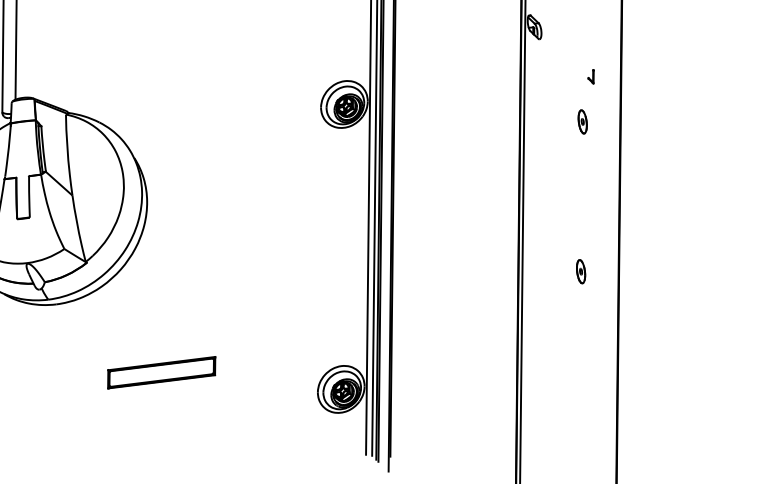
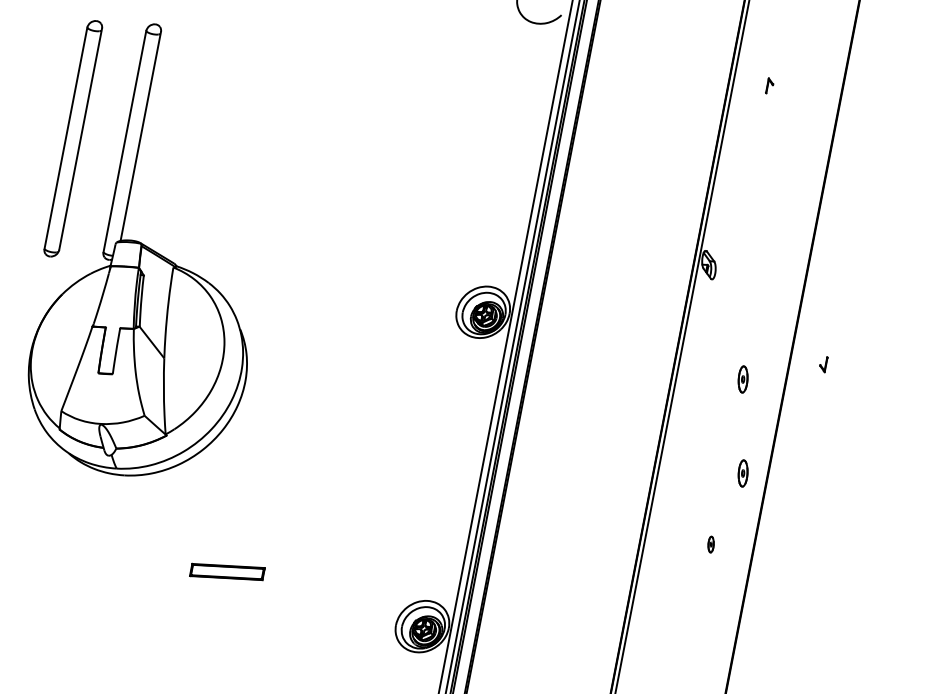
part: (591, 77) -> (823, 364), moved
part: (597, 204) -> (742, 473), added
part: (580, 271) -> (710, 544), size x0.6
part: (161, 372) -> (227, 571), size x0.6

